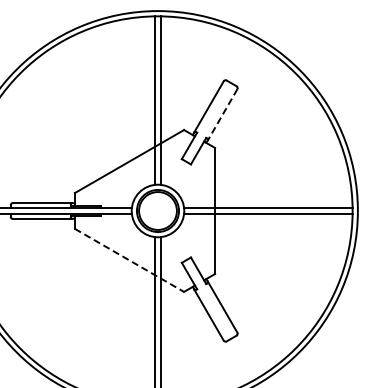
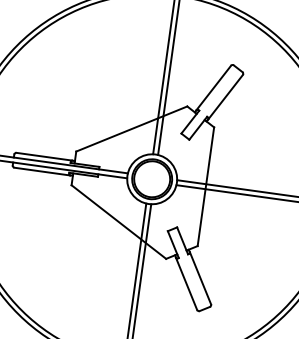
line: (222, 114) -> (225, 96), dashed -> solid
line: (129, 260) -> (118, 222), dashed -> solid

